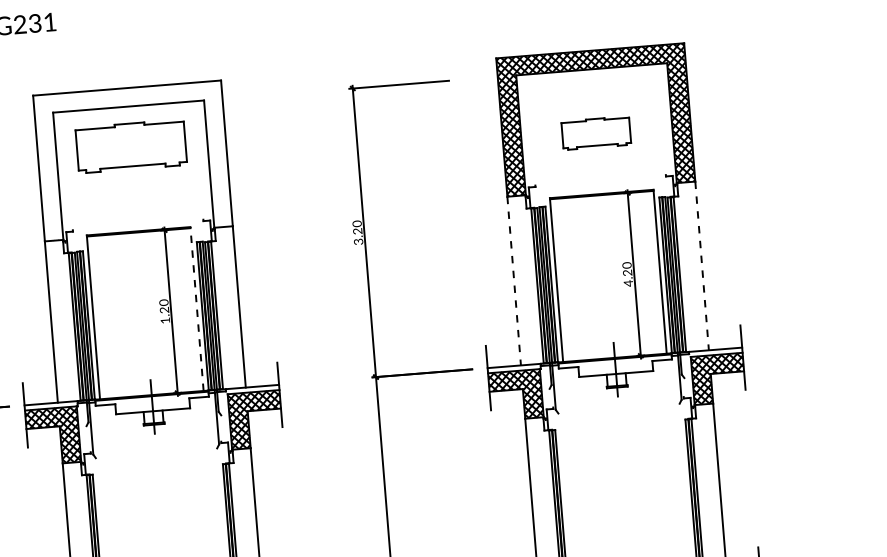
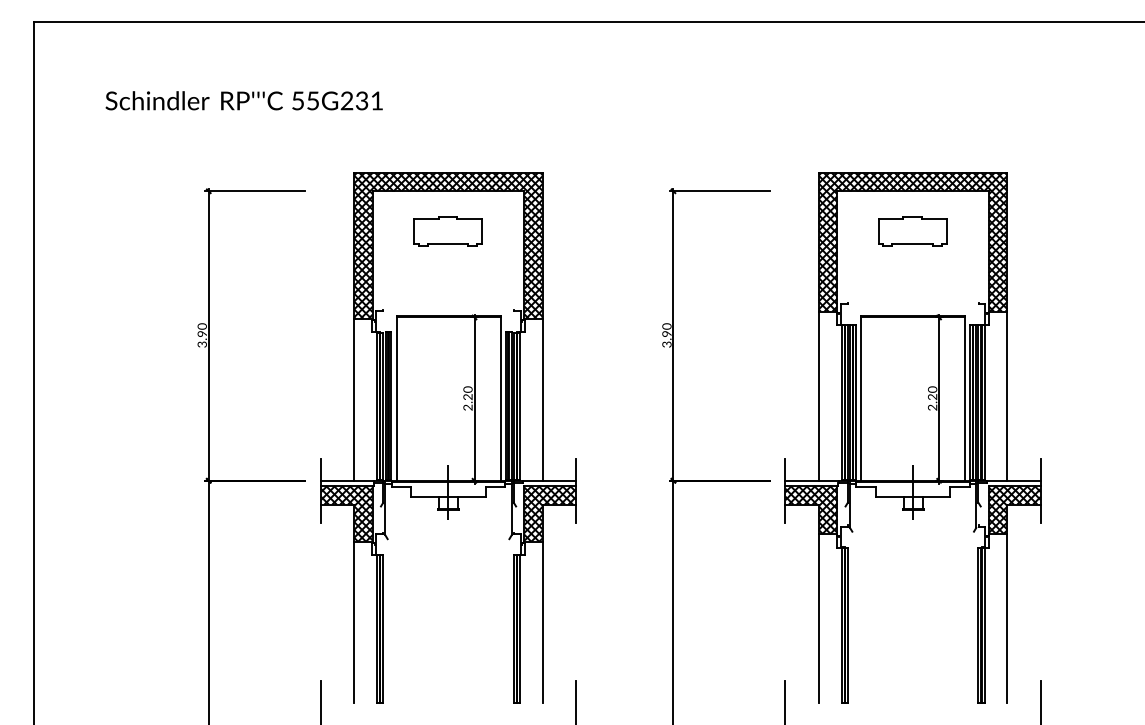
part: (596, 133) -> (912, 231), moved
part: (130, 146) -> (447, 231), size x0.62
hatch: (132, 160) -> (448, 245), added
text: (358, 231) -> (667, 334), 3.20 -> 3.90
line: (702, 266) -> (1007, 396), dashed -> solid
line: (513, 281) -> (818, 396), dashed -> solid
text: (628, 283) -> (932, 407), 4.20 -> 2.20
line: (197, 308) -> (500, 398), dashed -> solid
text: (164, 320) -> (467, 407), 1.20 -> 2.20

